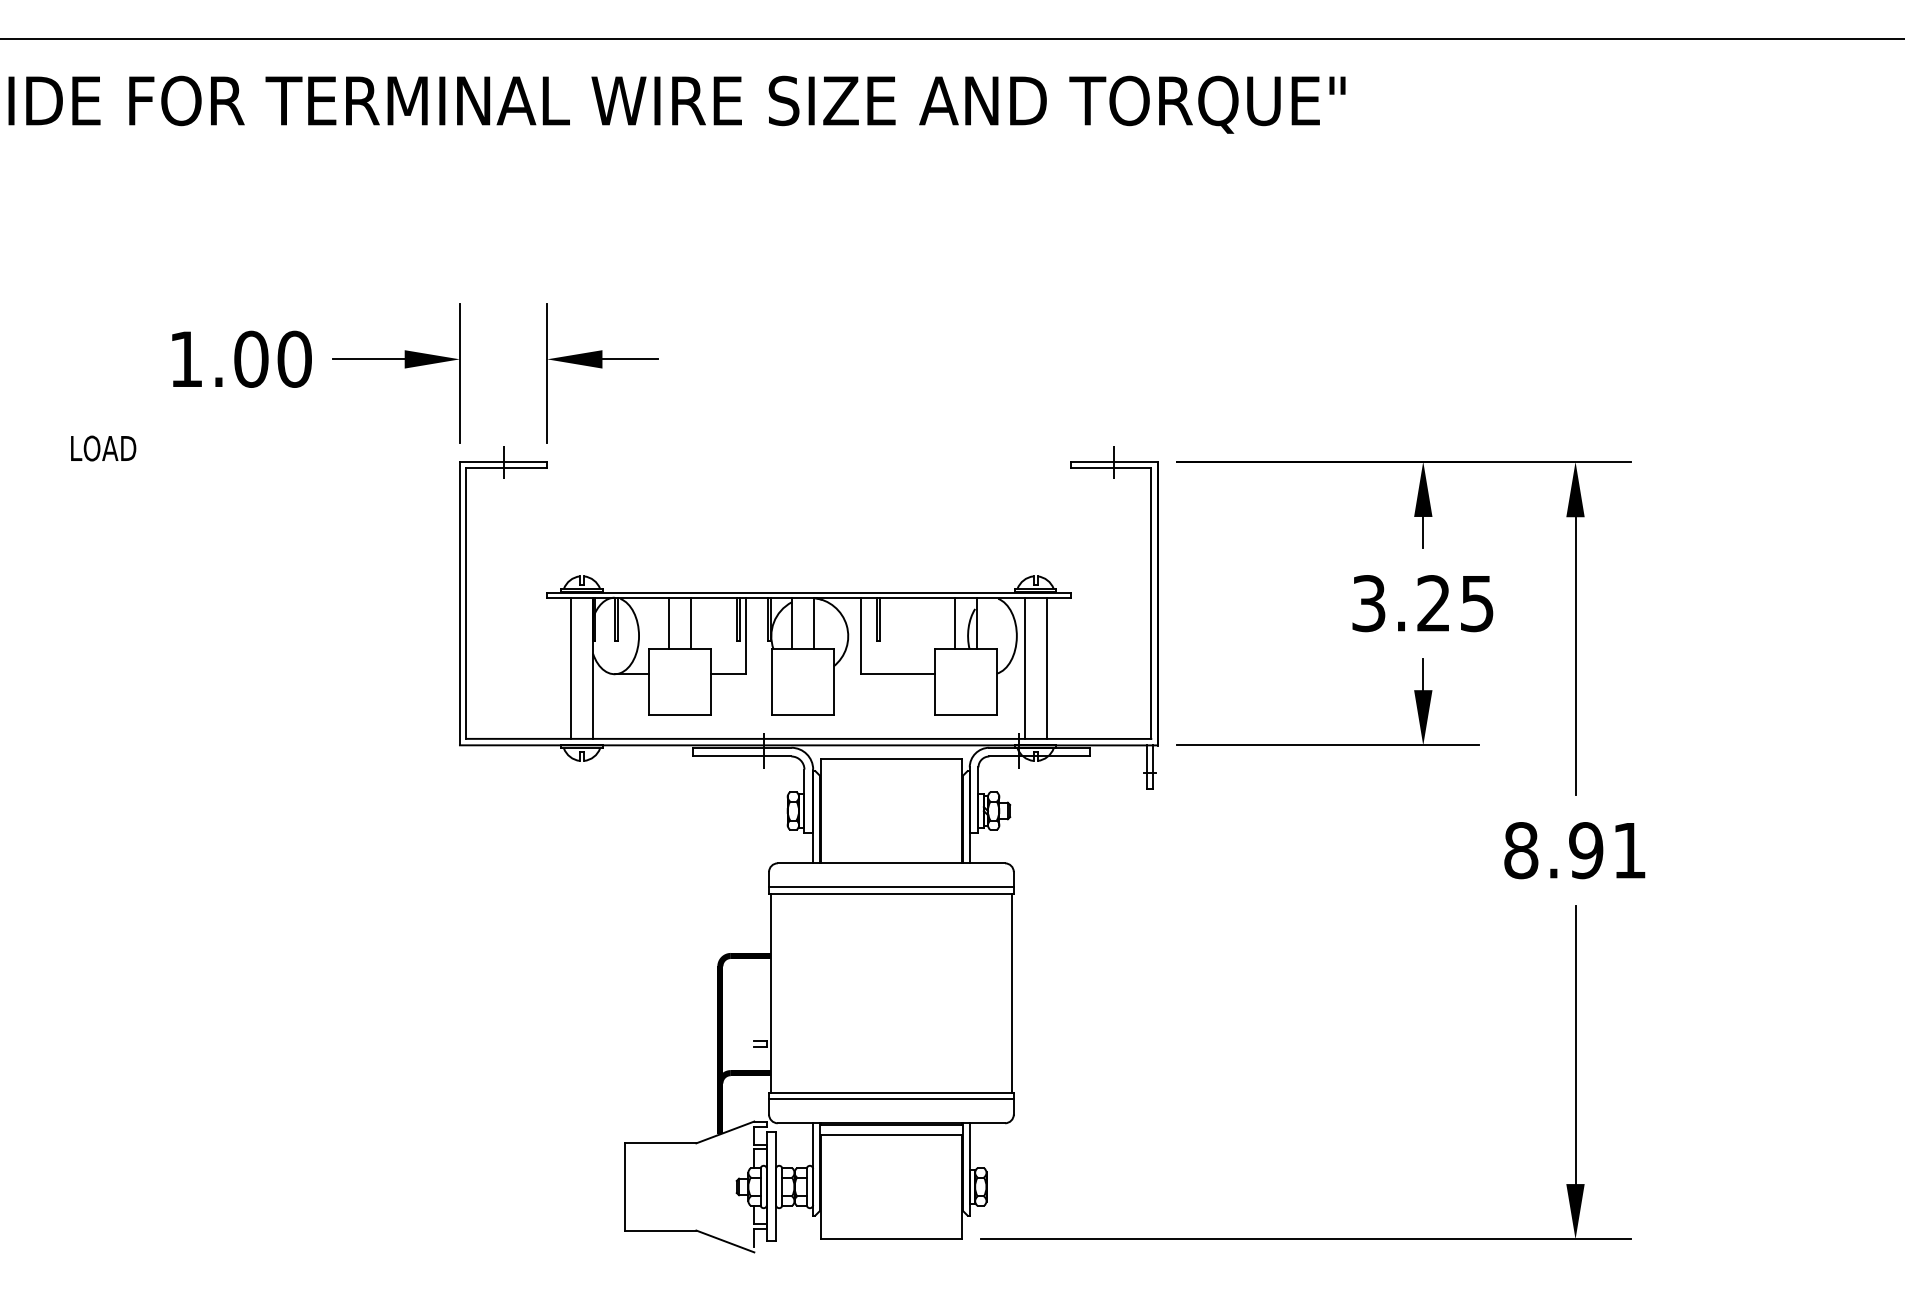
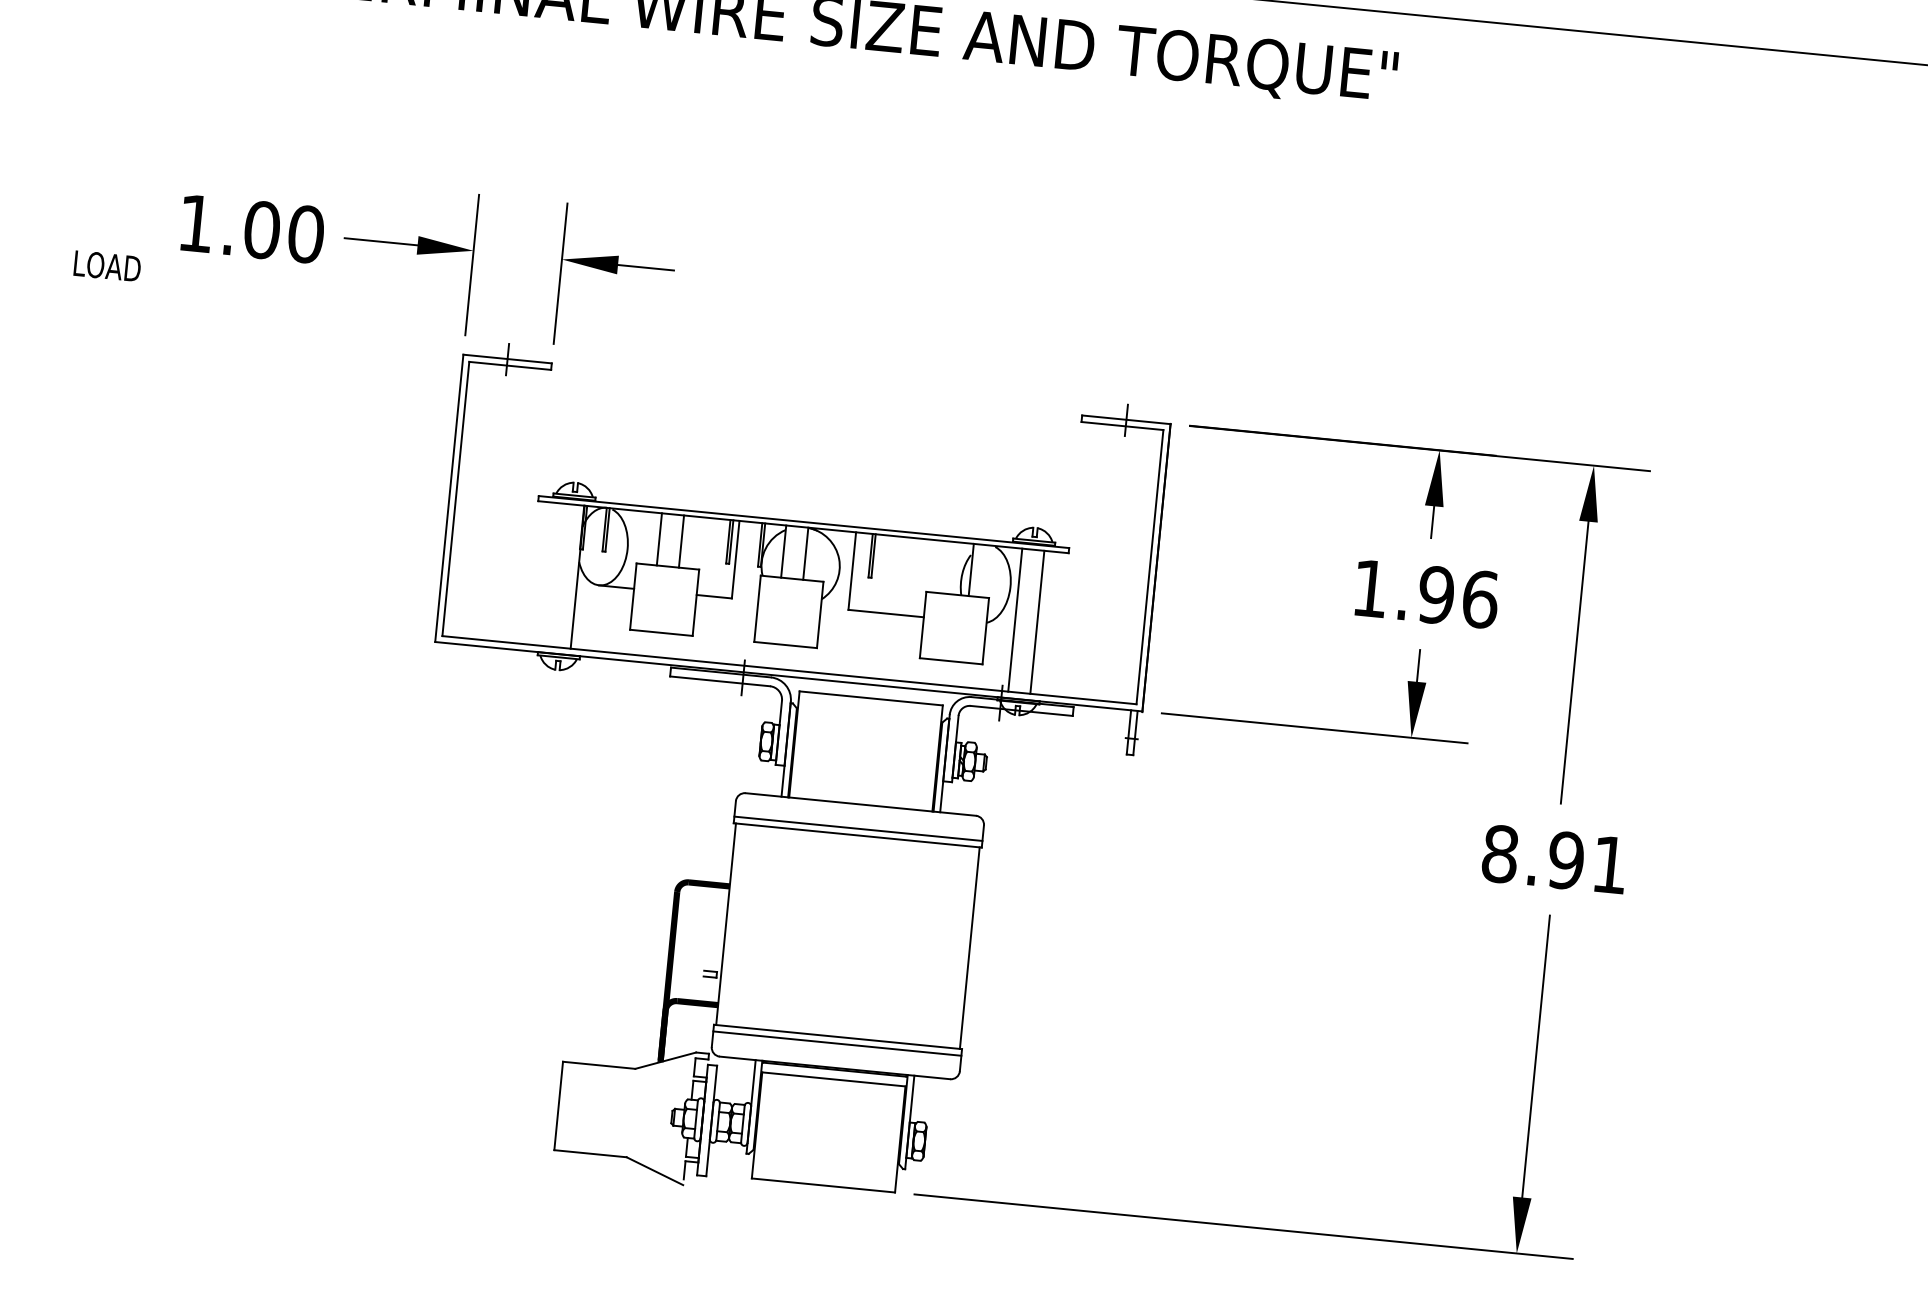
text: (103, 448) -> (107, 266), moved
text: (1423, 603) -> (1425, 594), 3.25 -> 1.96
line: (955, 623) -> (949, 567), removed
line: (571, 667) -> (556, 574), removed

